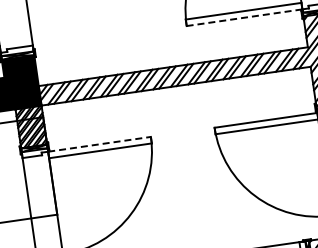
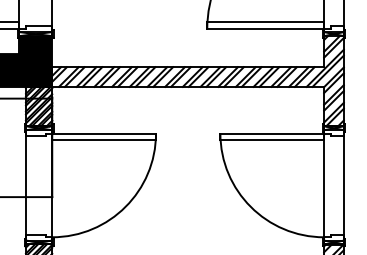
line: (244, 17) -> (265, 28), dashed -> solid
line: (99, 144) -> (104, 133), dashed -> solid

